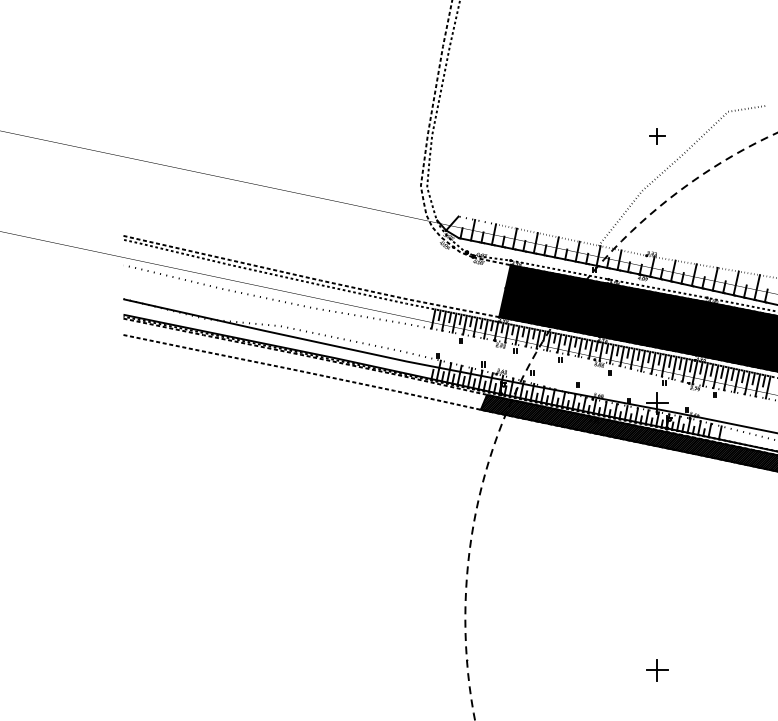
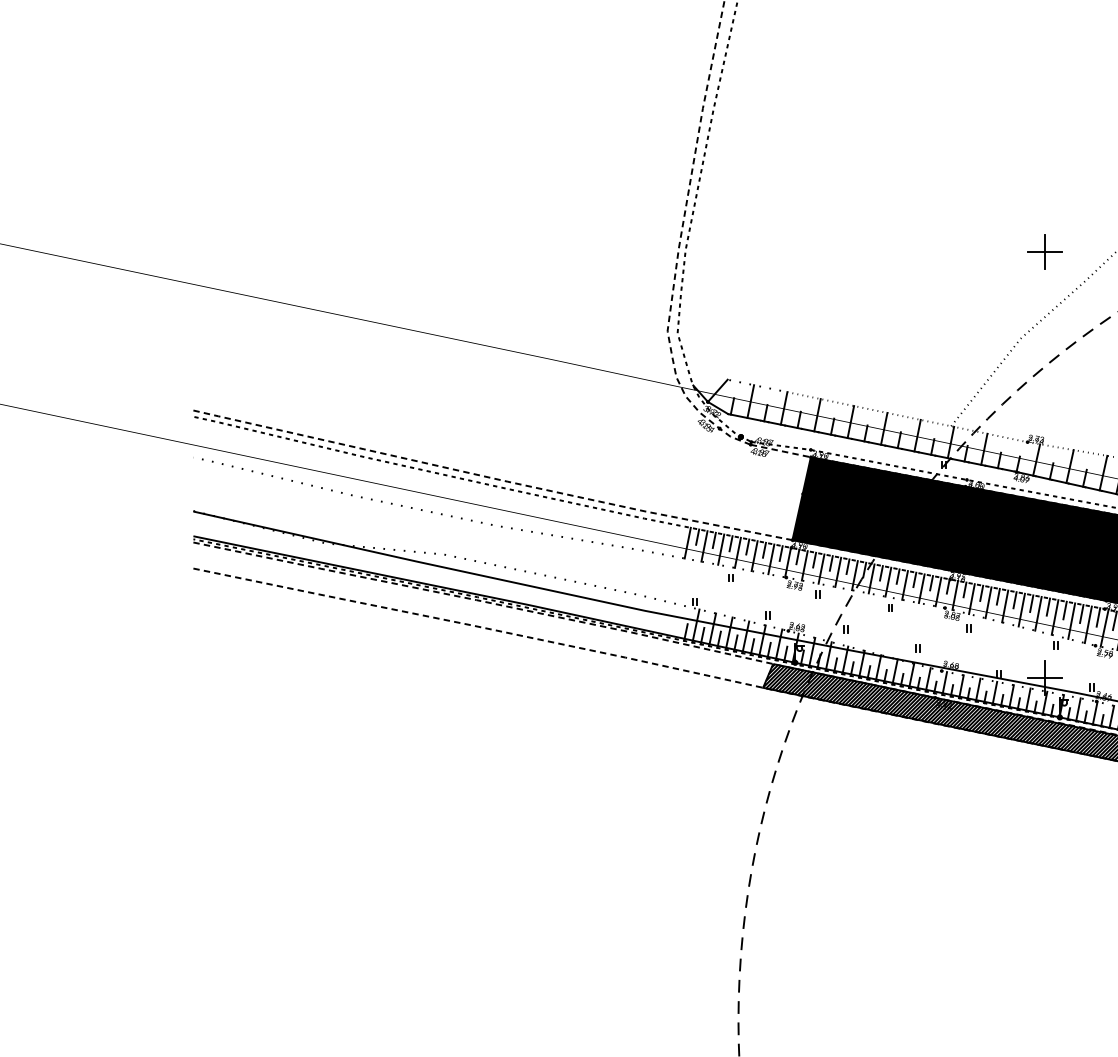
part: (657, 136) -> (1044, 252), size x1.43

